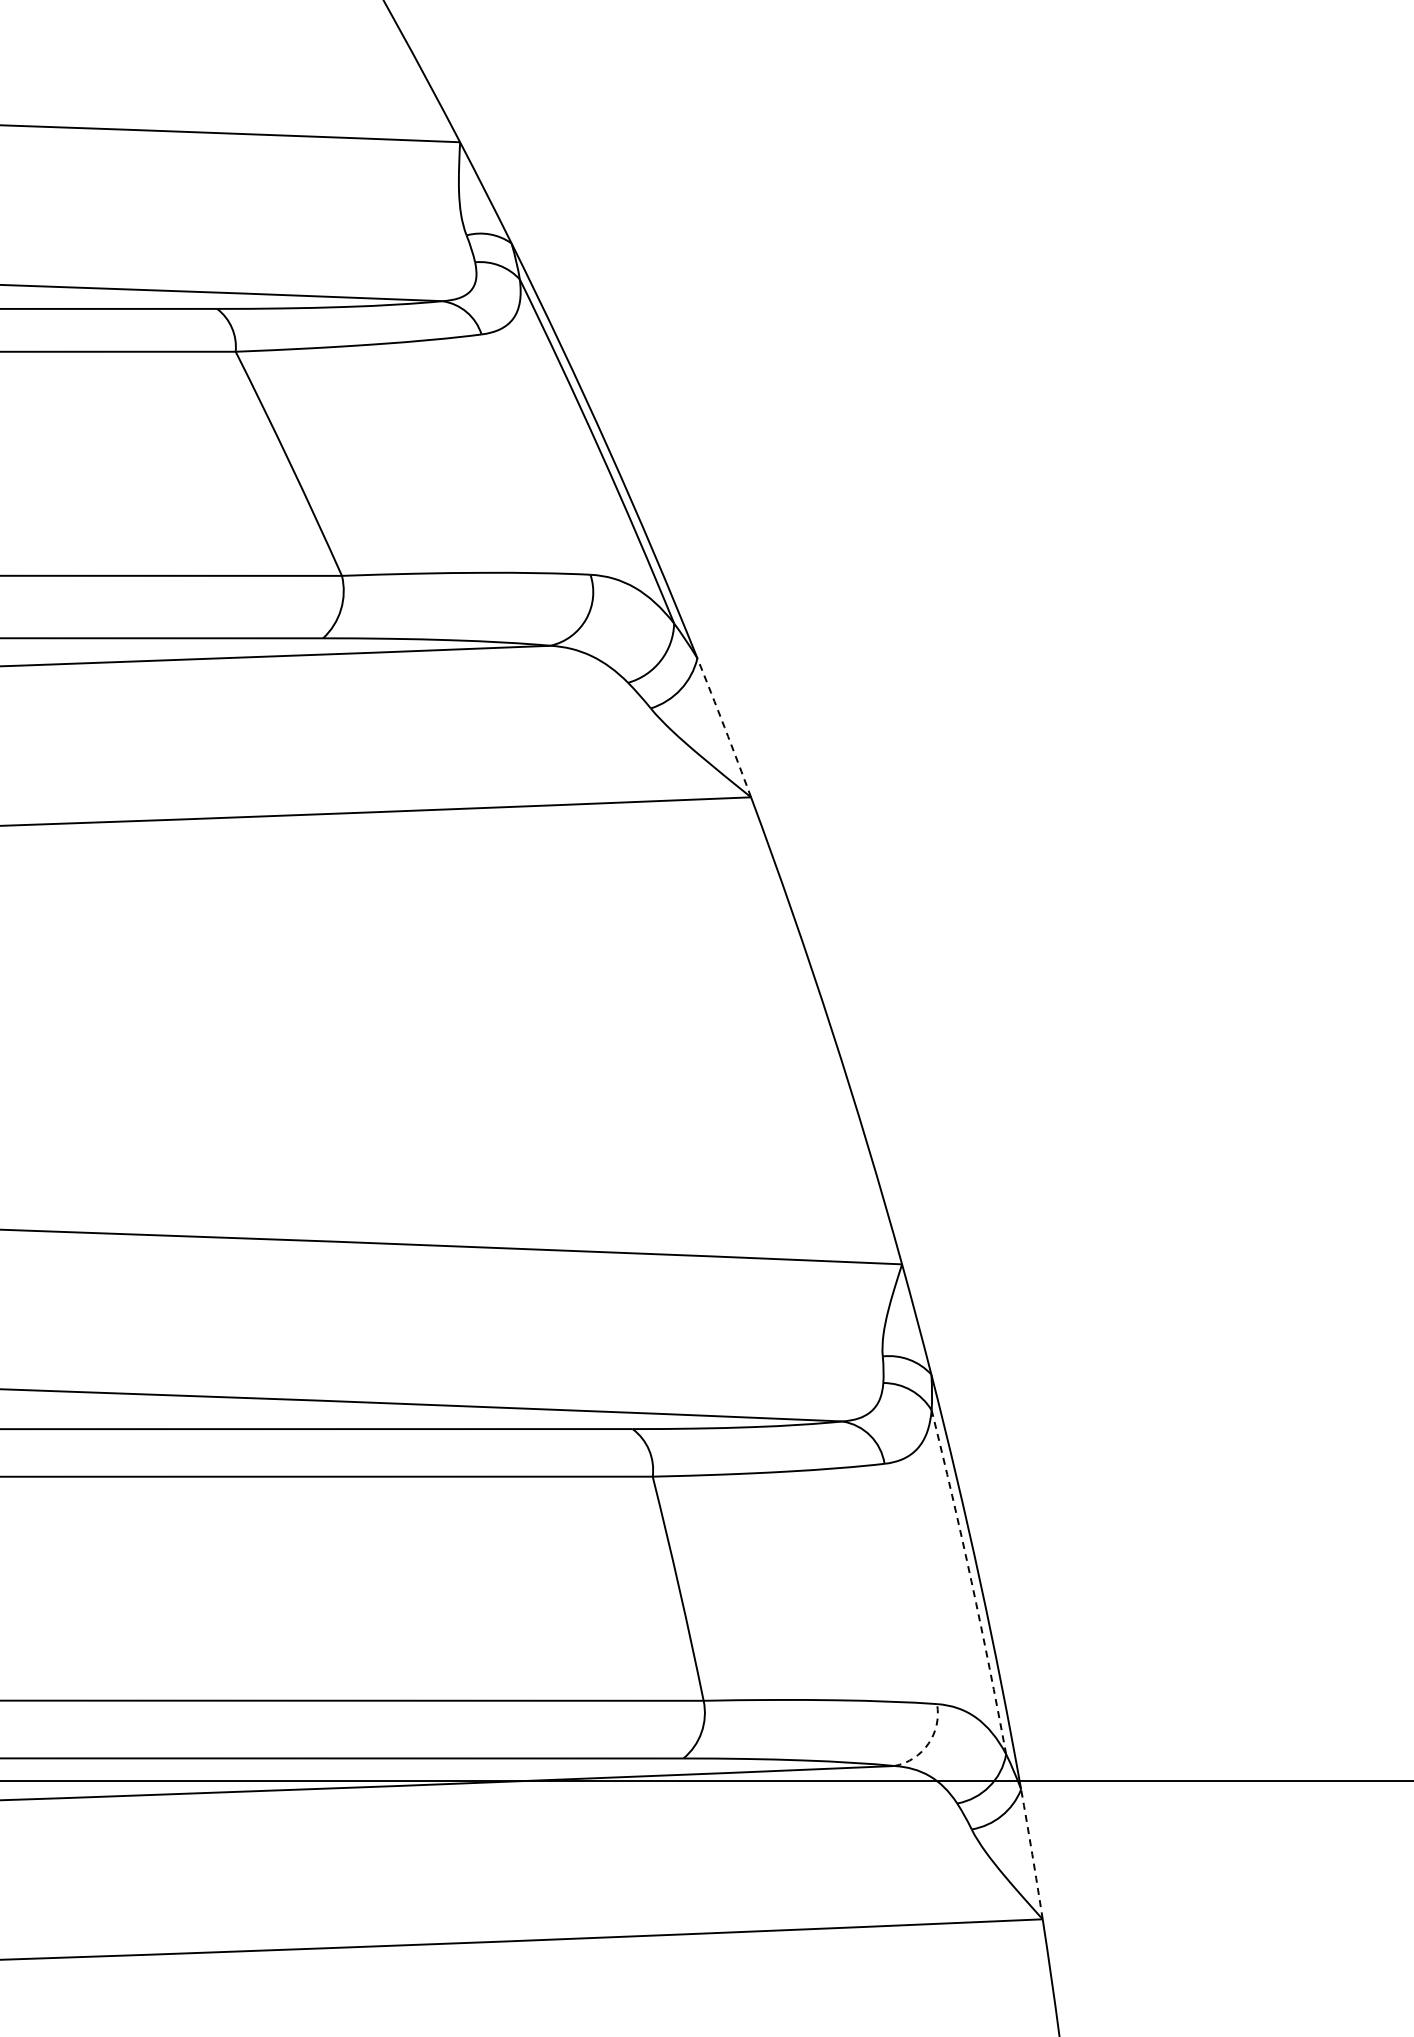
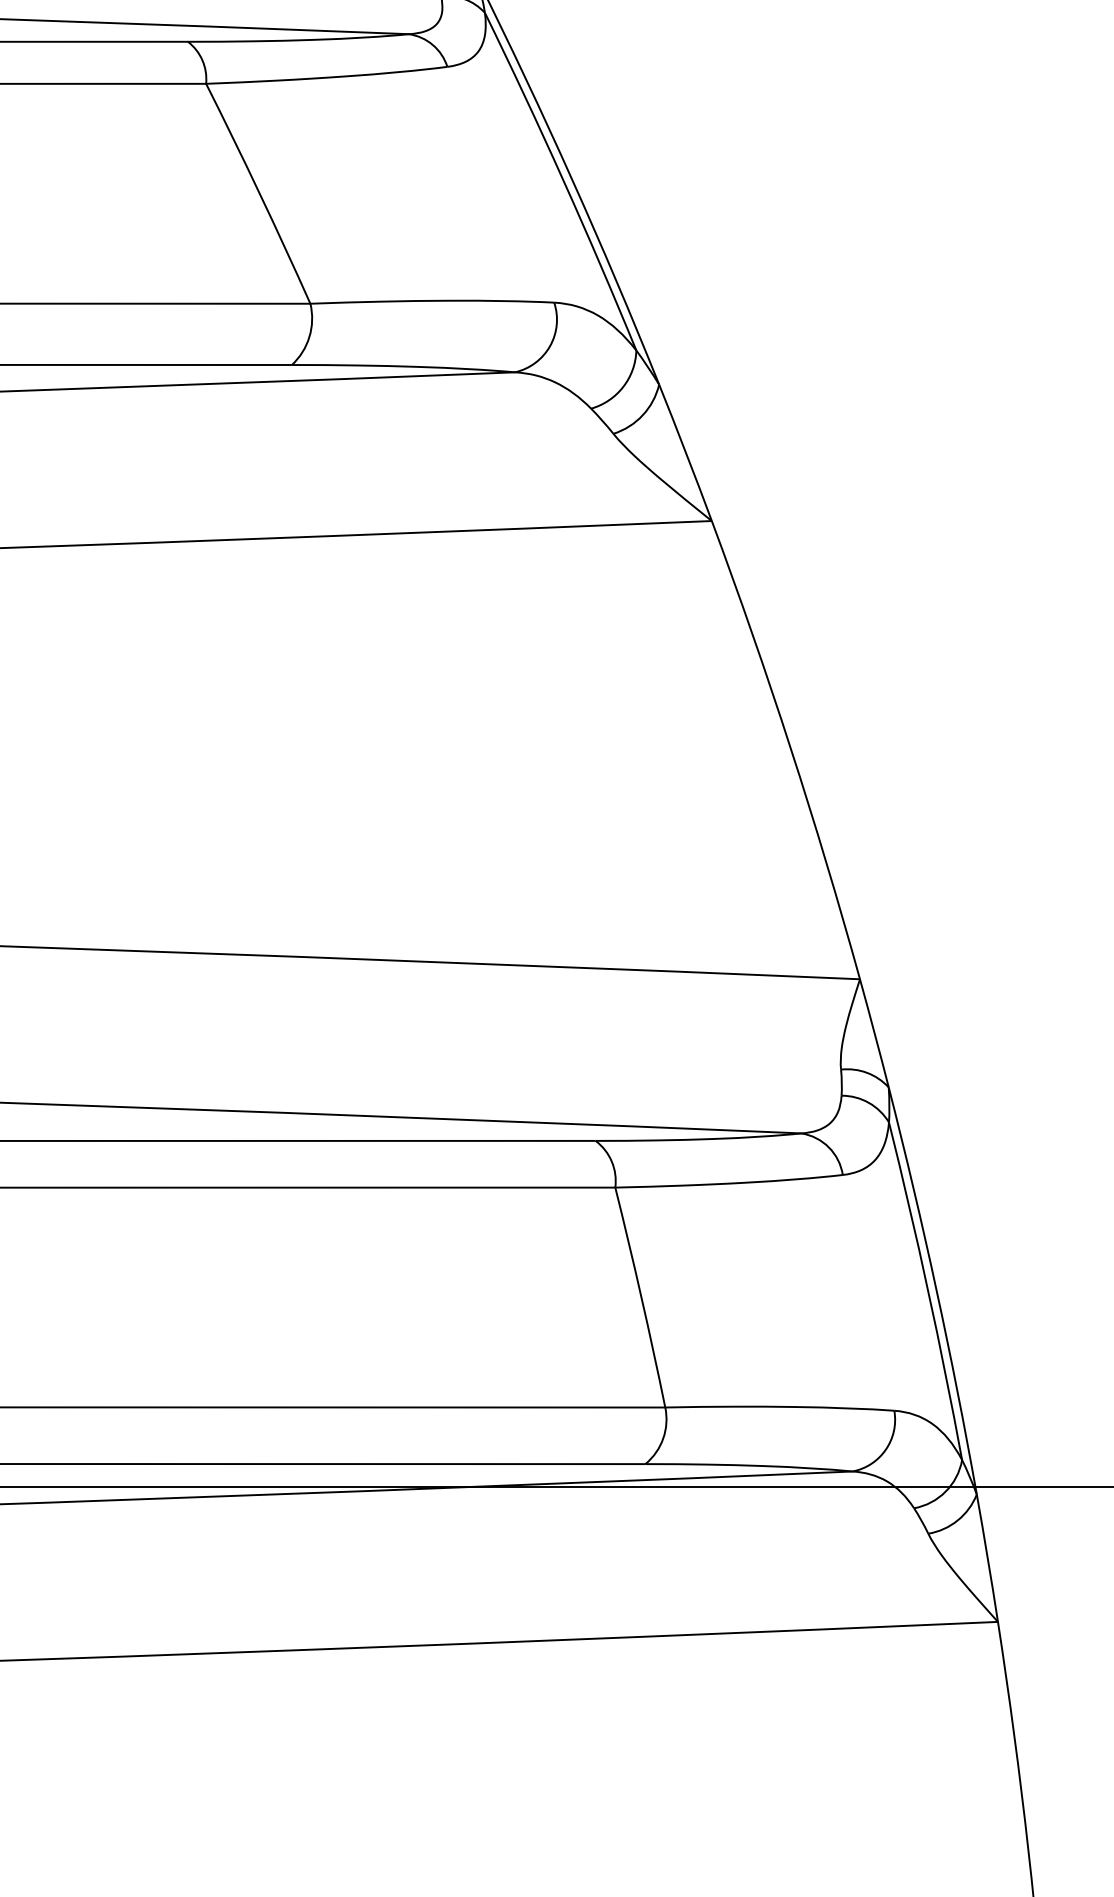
arc: (724, 727) -> (685, 452), dashed -> solid
arc: (971, 1581) -> (928, 1290), dashed -> solid
arc: (928, 1743) -> (885, 1449), dashed -> solid
arc: (1032, 1854) -> (987, 1558), dashed -> solid

